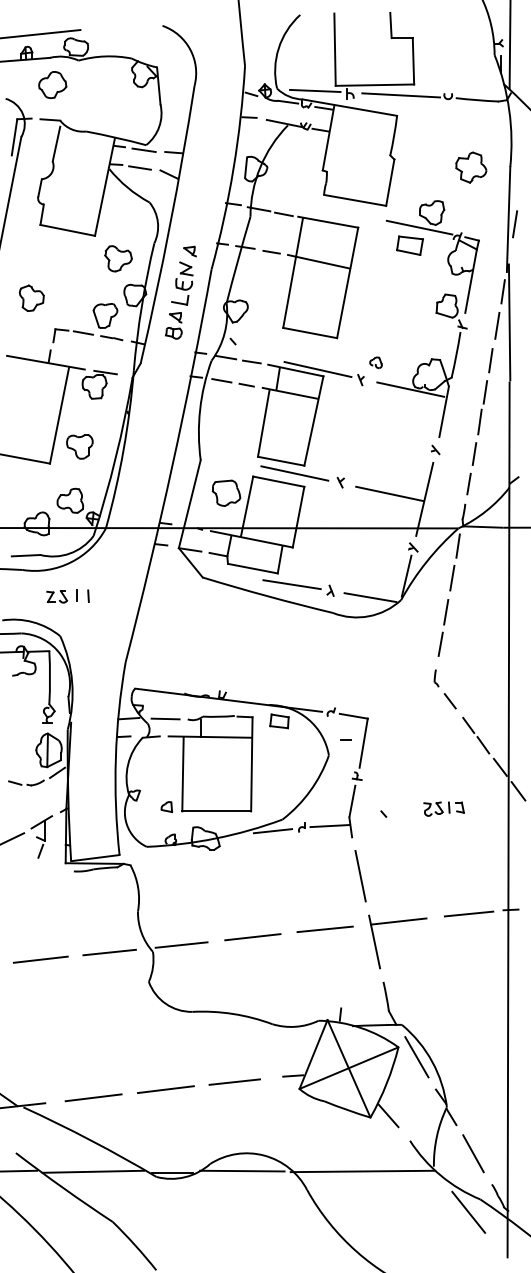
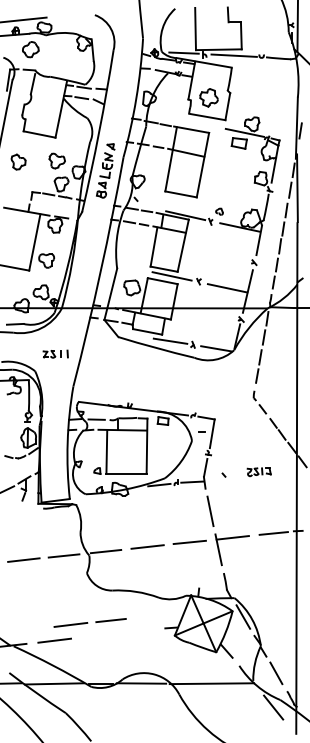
part: (470, 167) -> (208, 97), moved
part: (117, 257) -> (56, 160), moved
part: (31, 297) -> (18, 161), moved
part: (67, 595) -> (55, 353), moved
line: (196, 1085) -> (88, 622), moved

